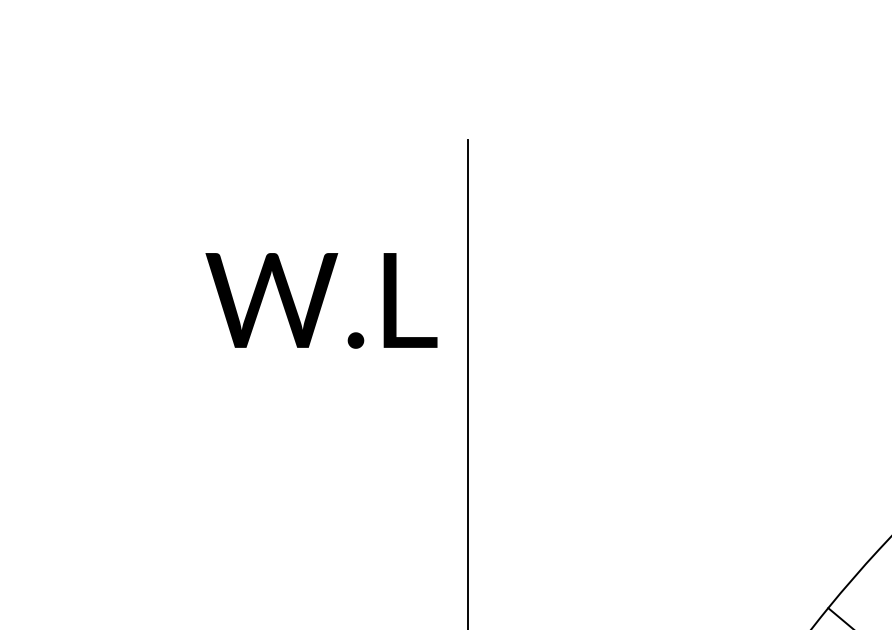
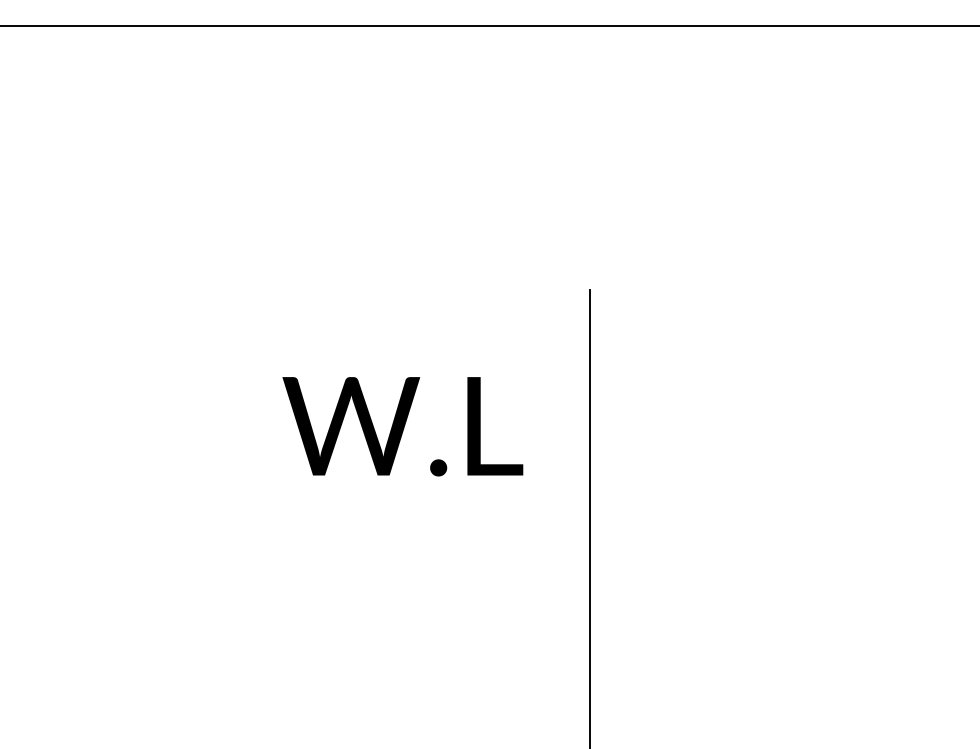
text: (321, 300) -> (402, 426), moved

